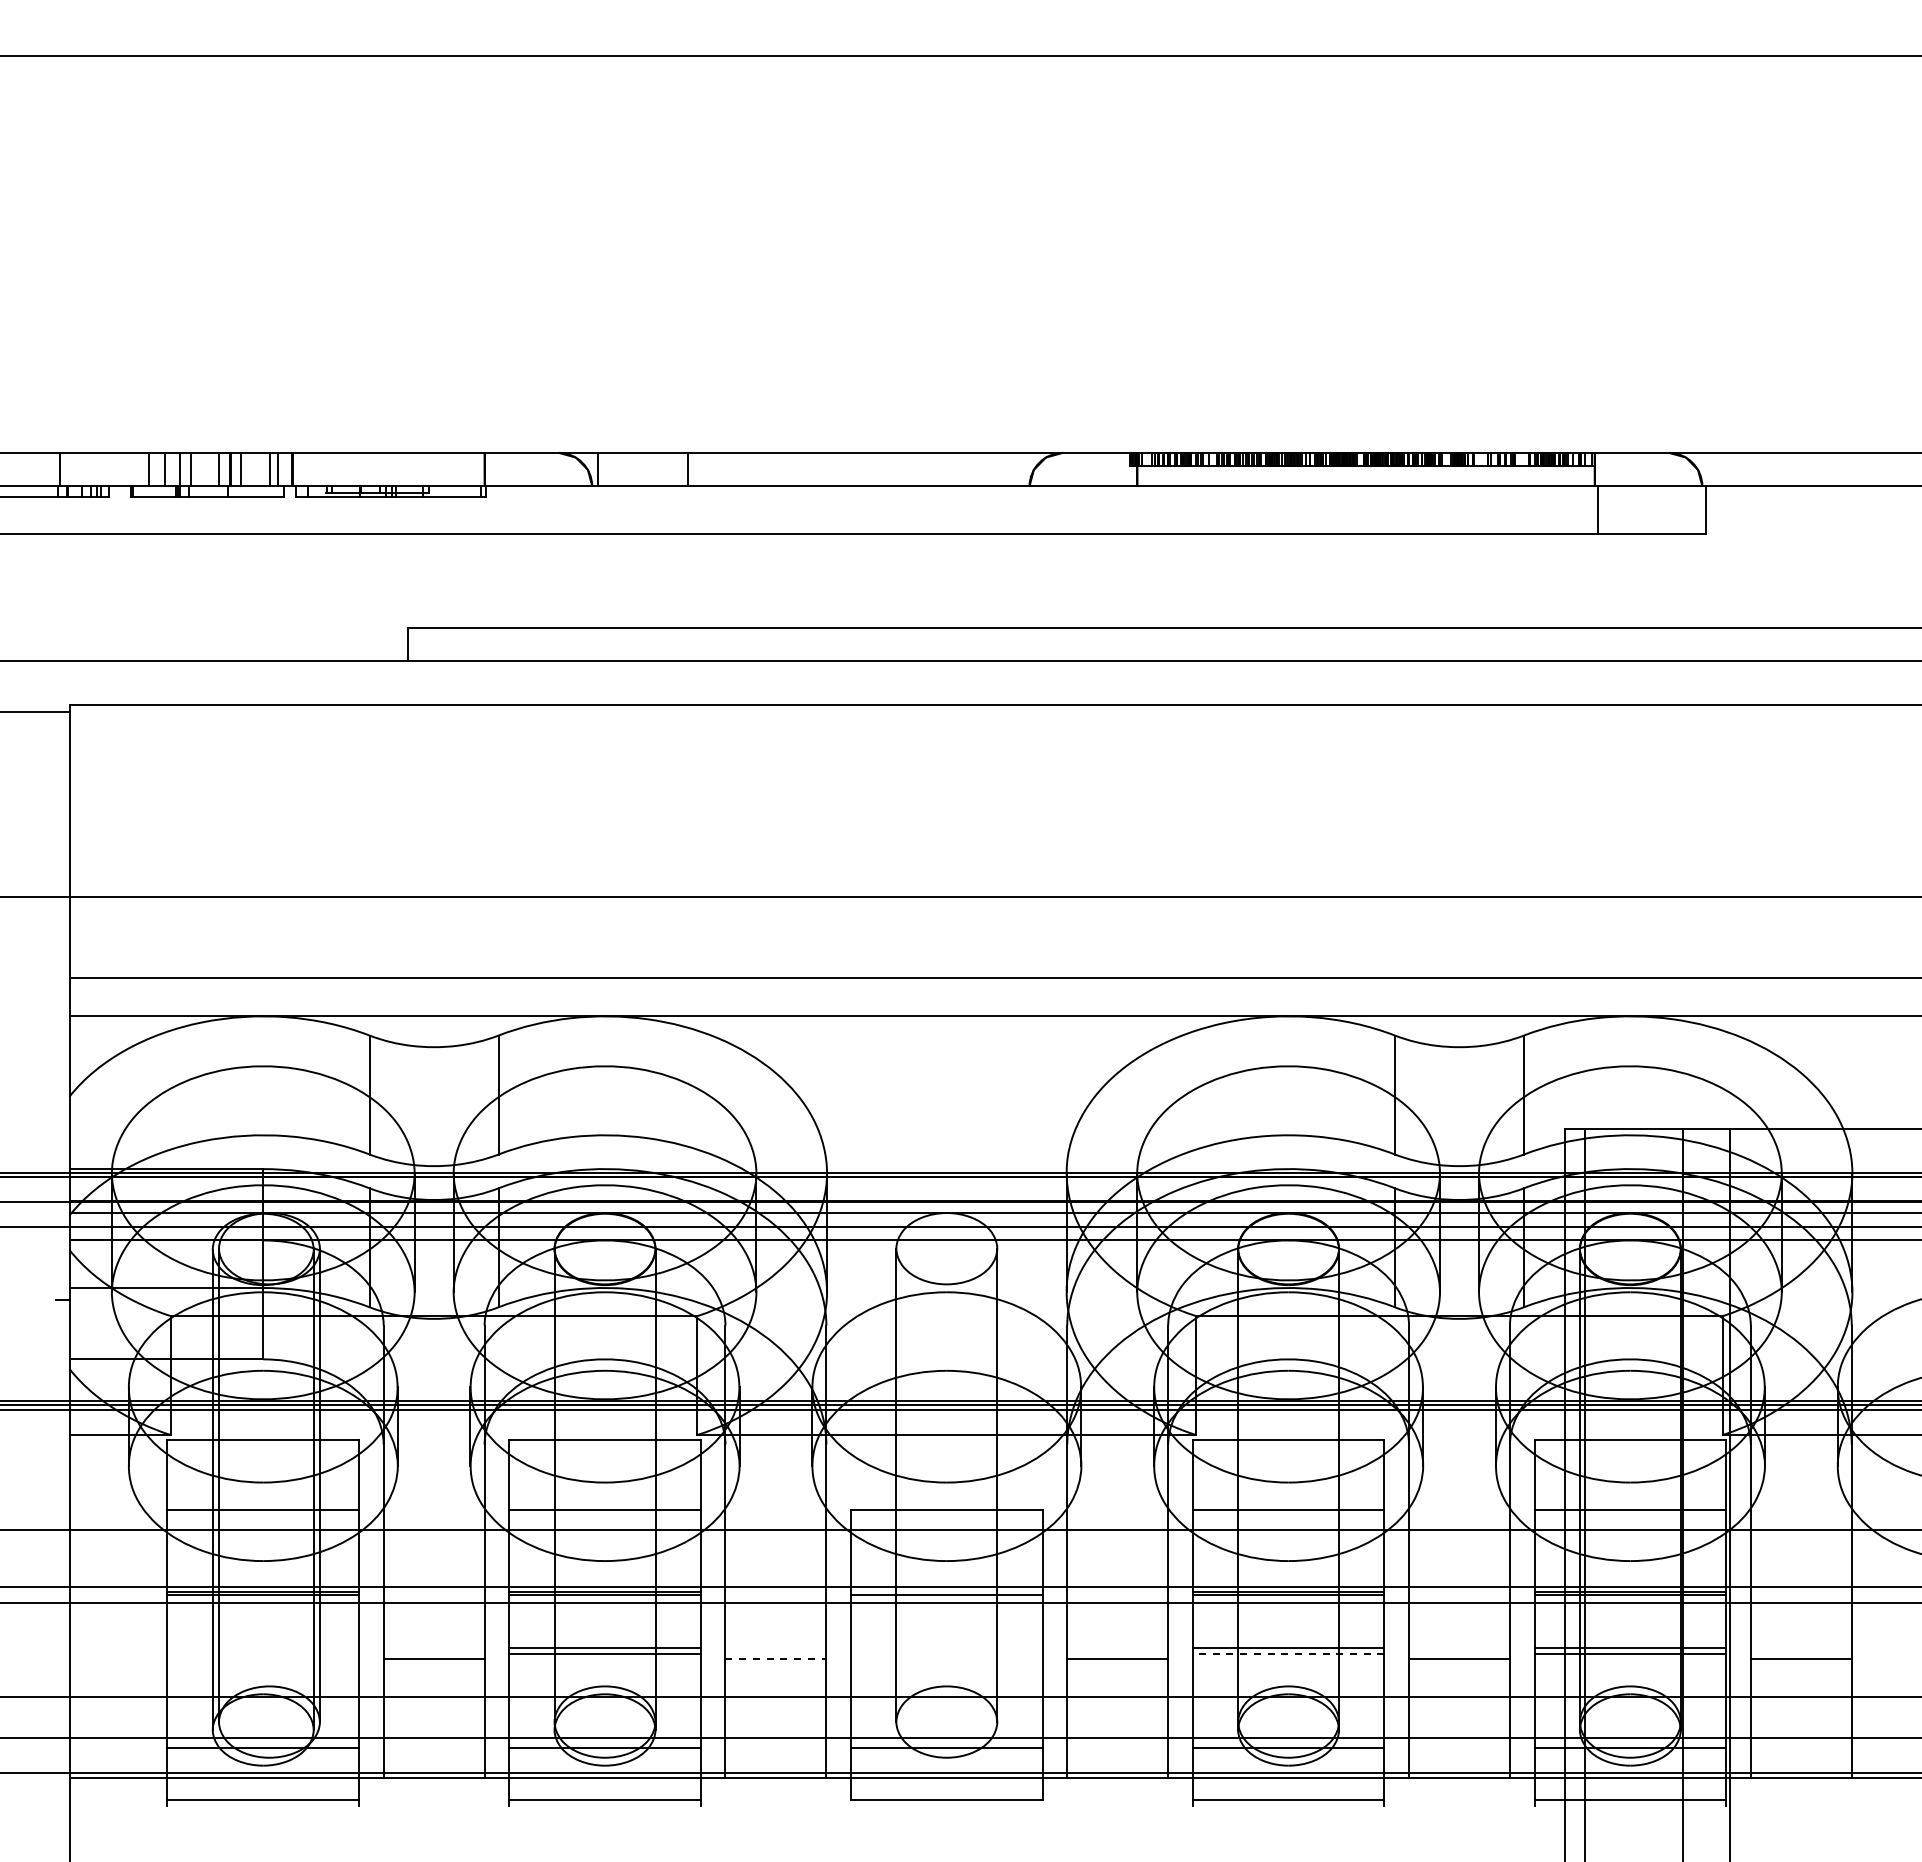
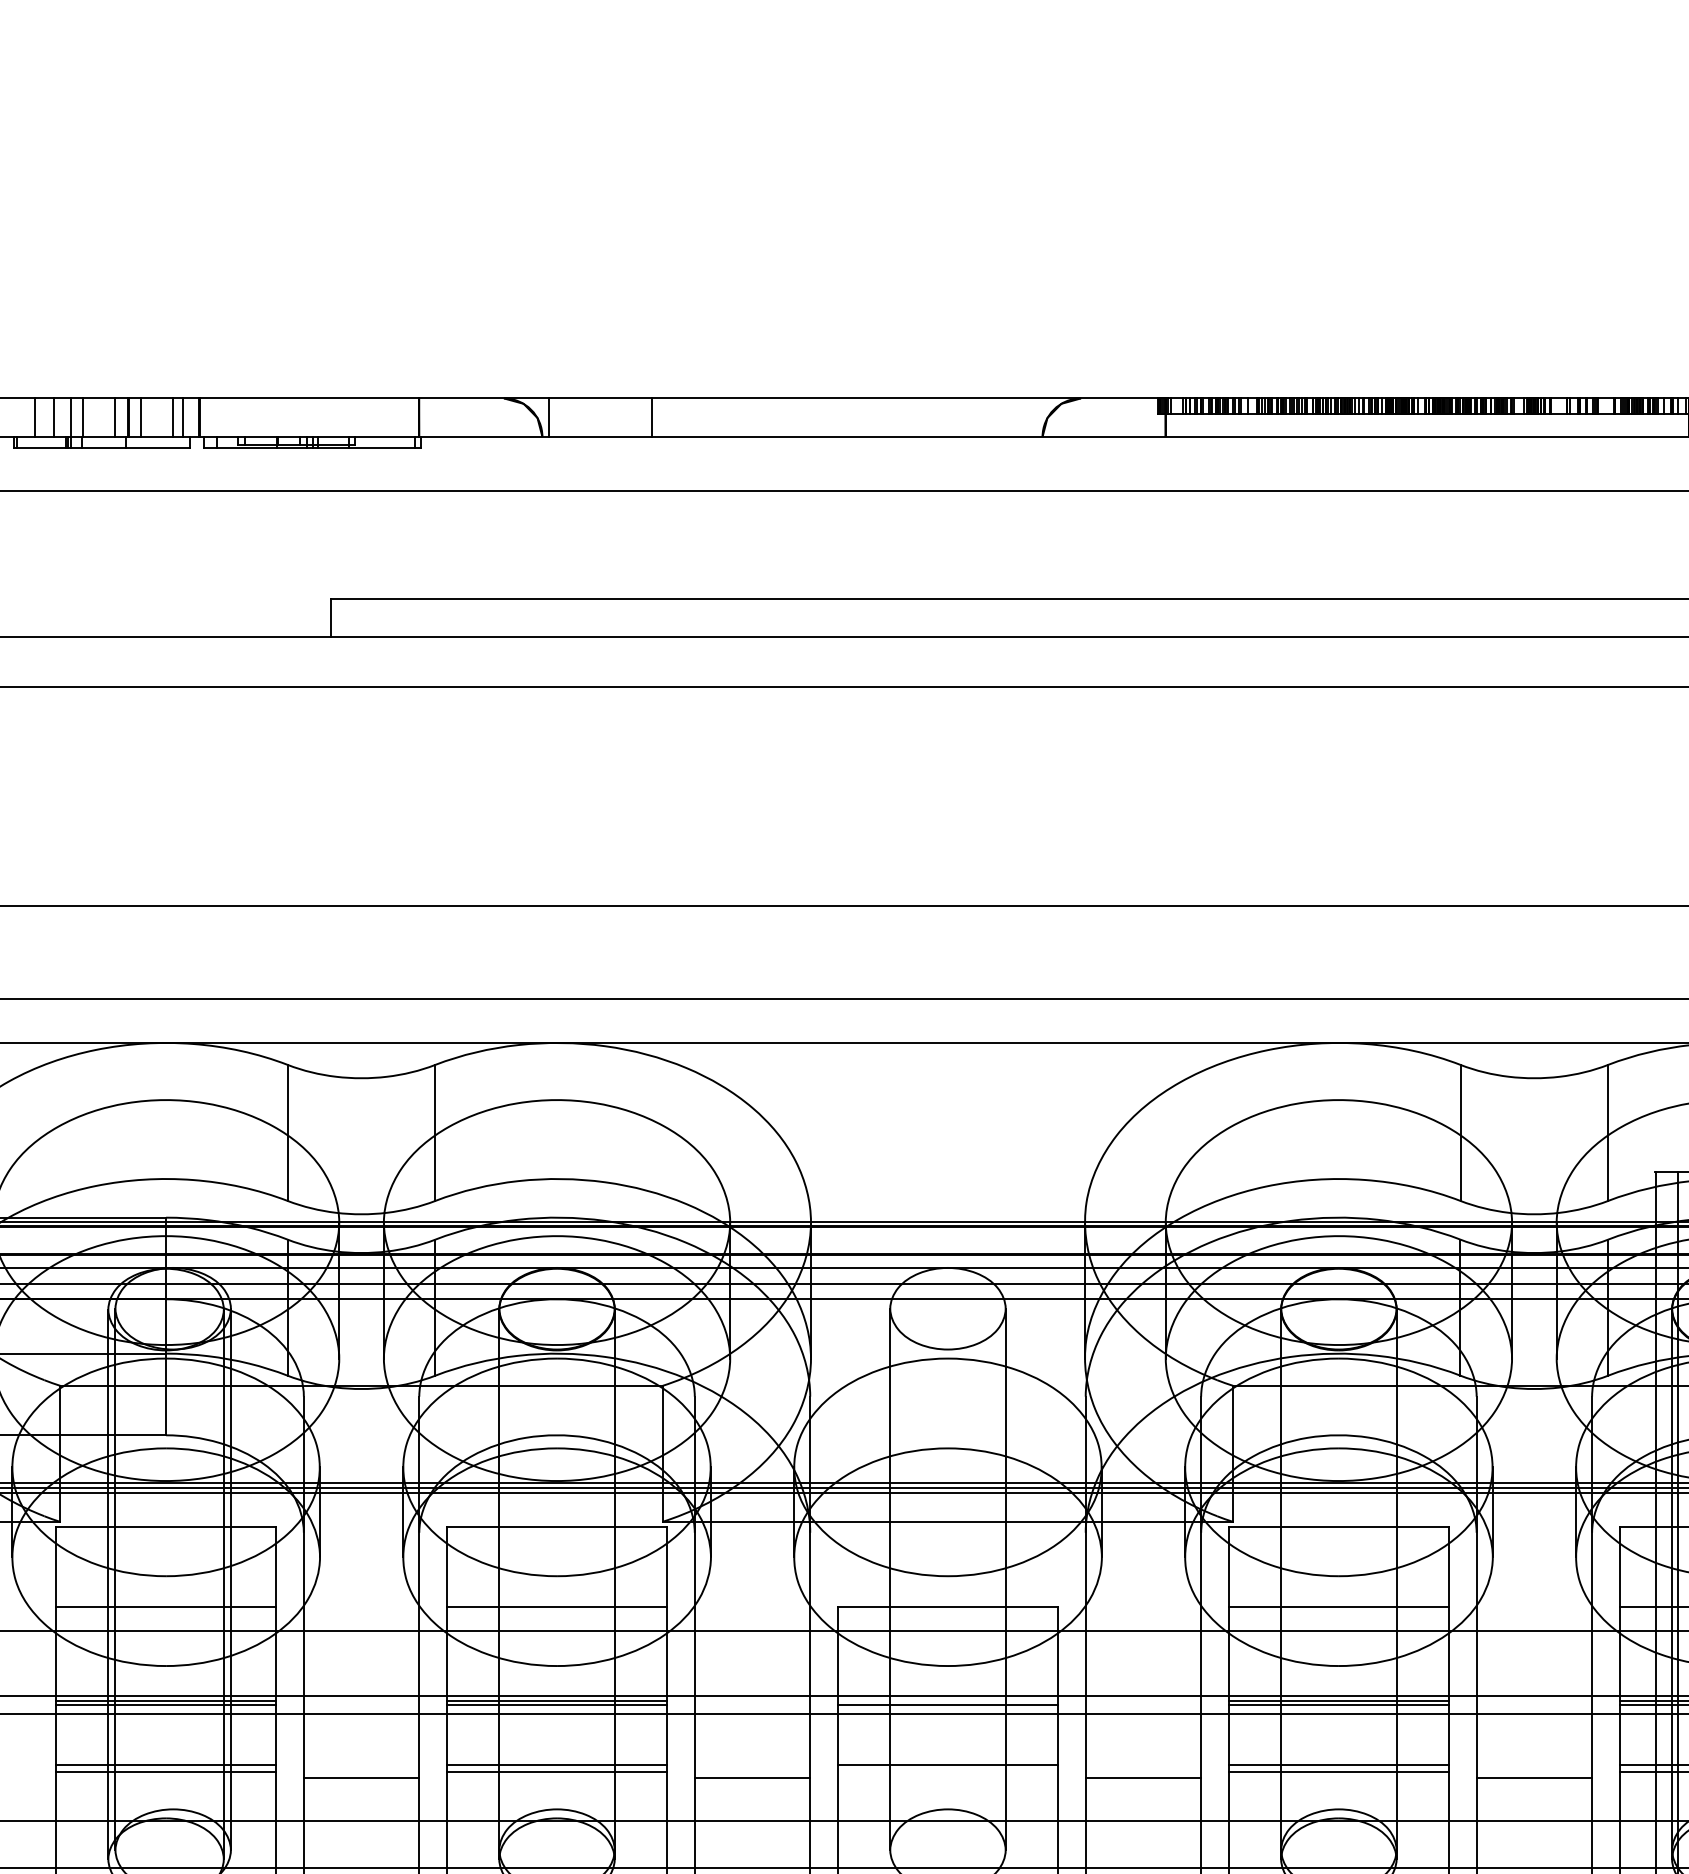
line: (263, 1647) -> (166, 1764), added
line: (946, 1647) -> (947, 1764), added
line: (263, 1653) -> (166, 1771), added
line: (1288, 1653) -> (1338, 1771), dashed -> solid
line: (776, 1658) -> (753, 1777), dashed -> solid

